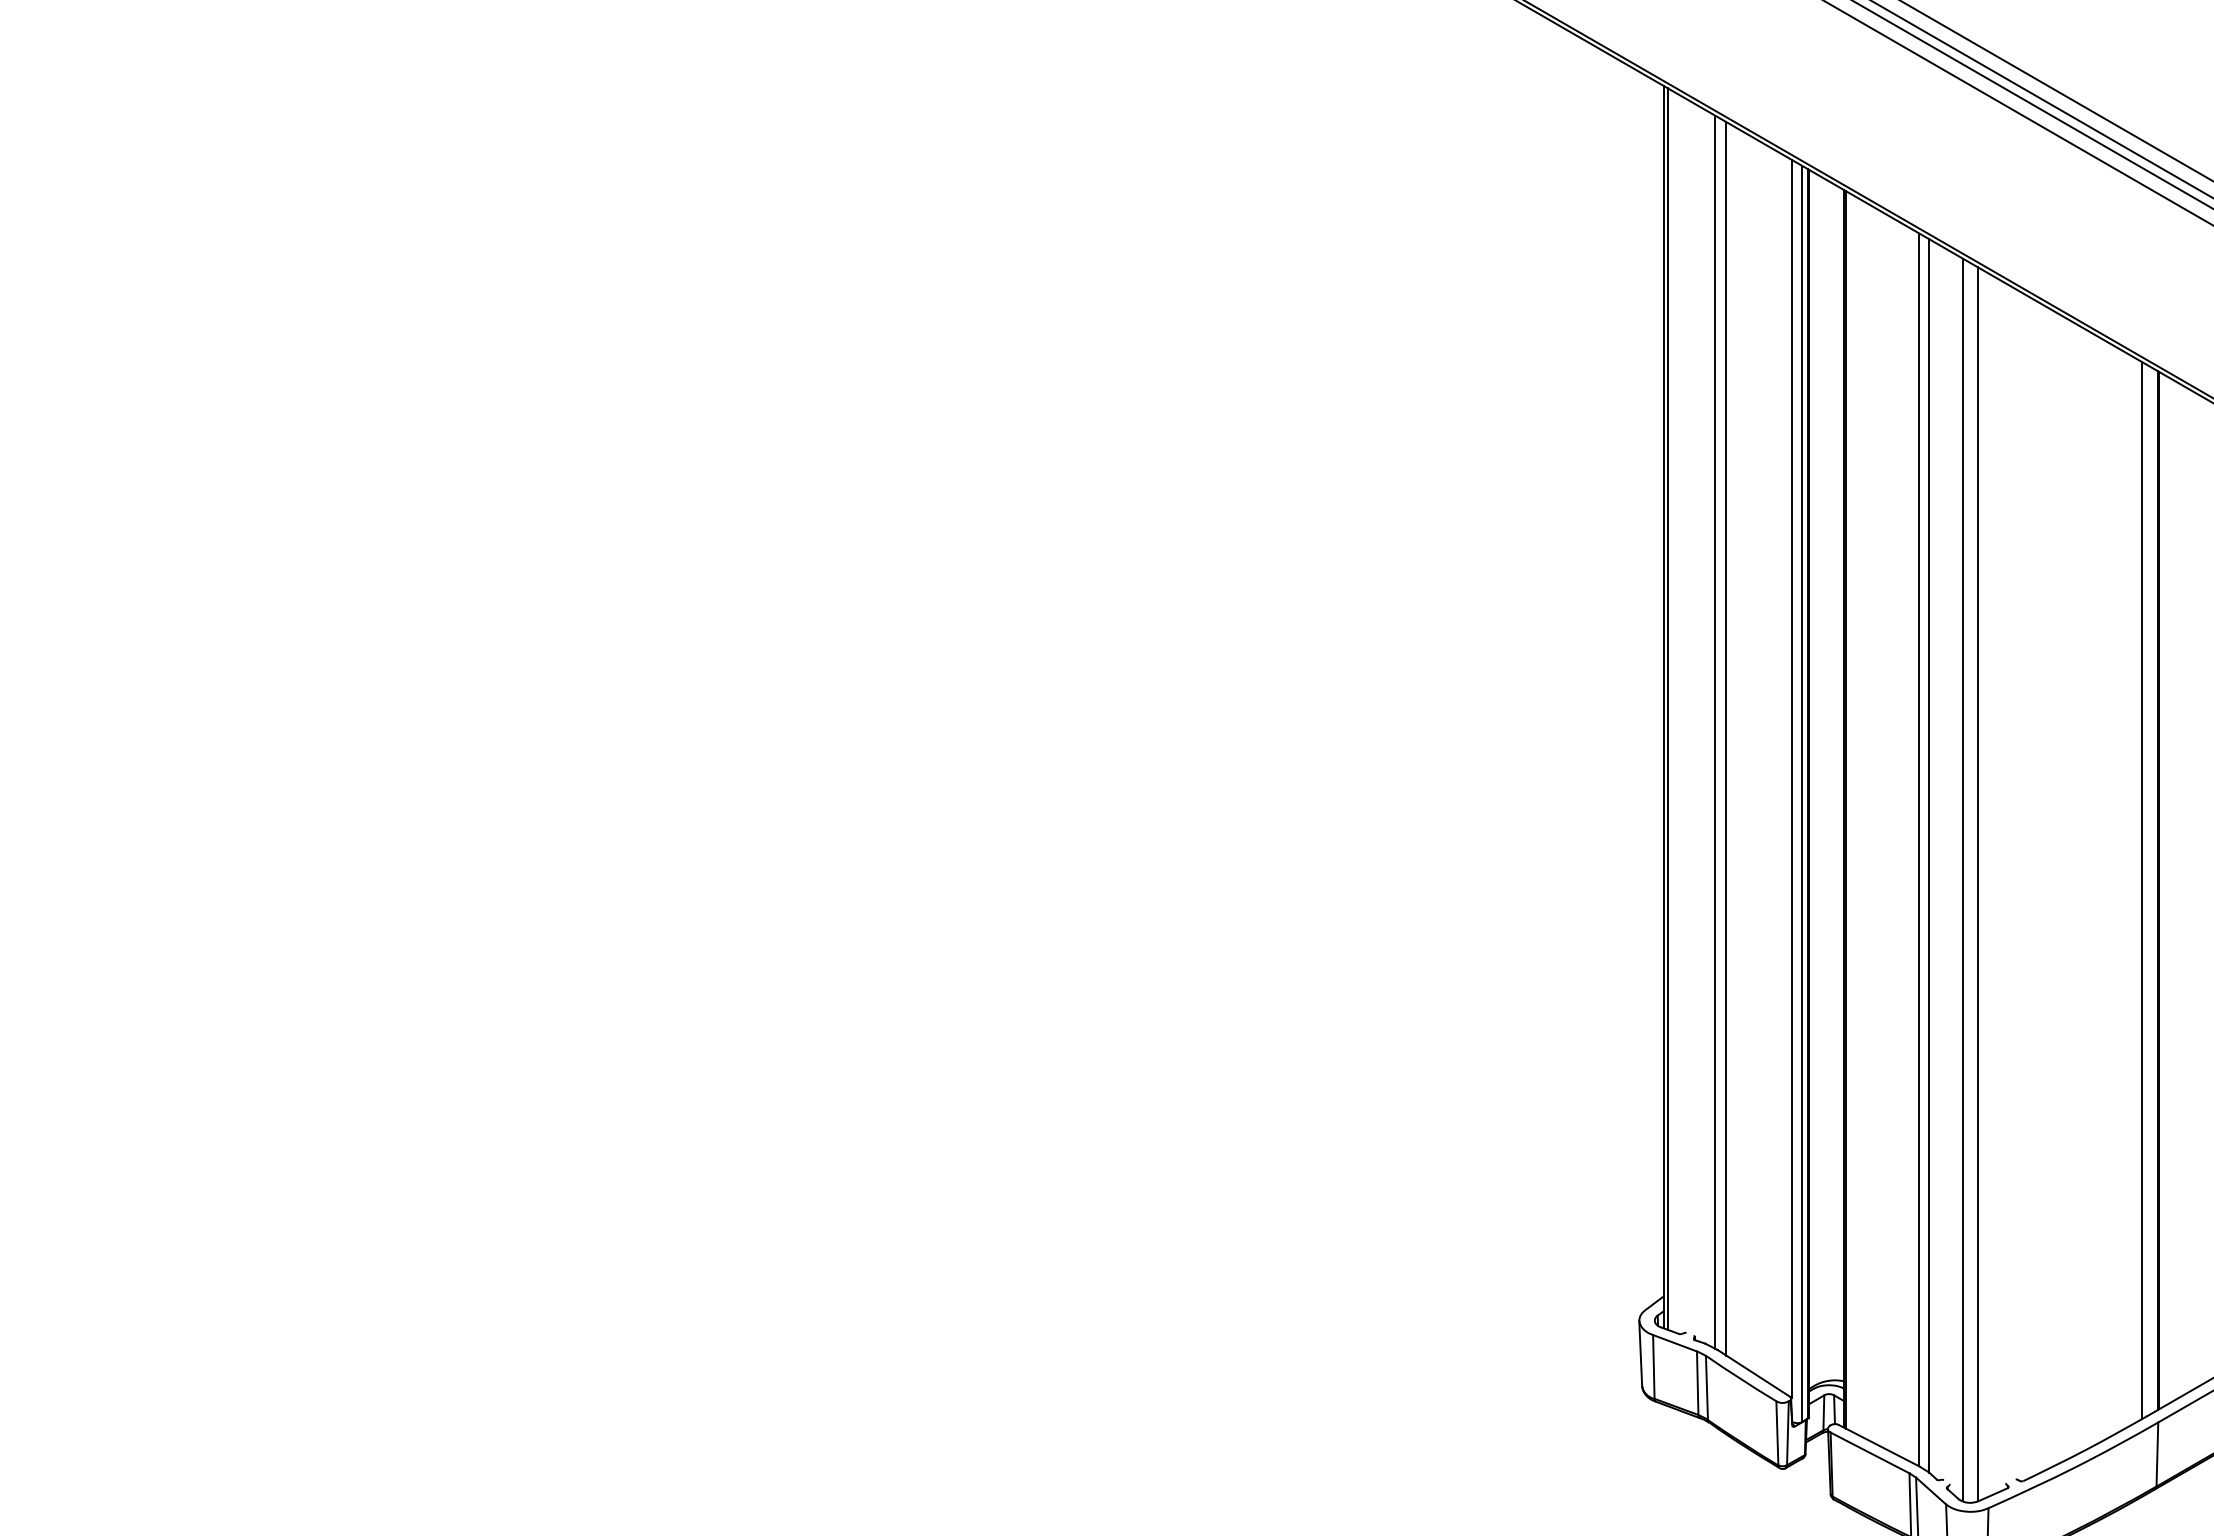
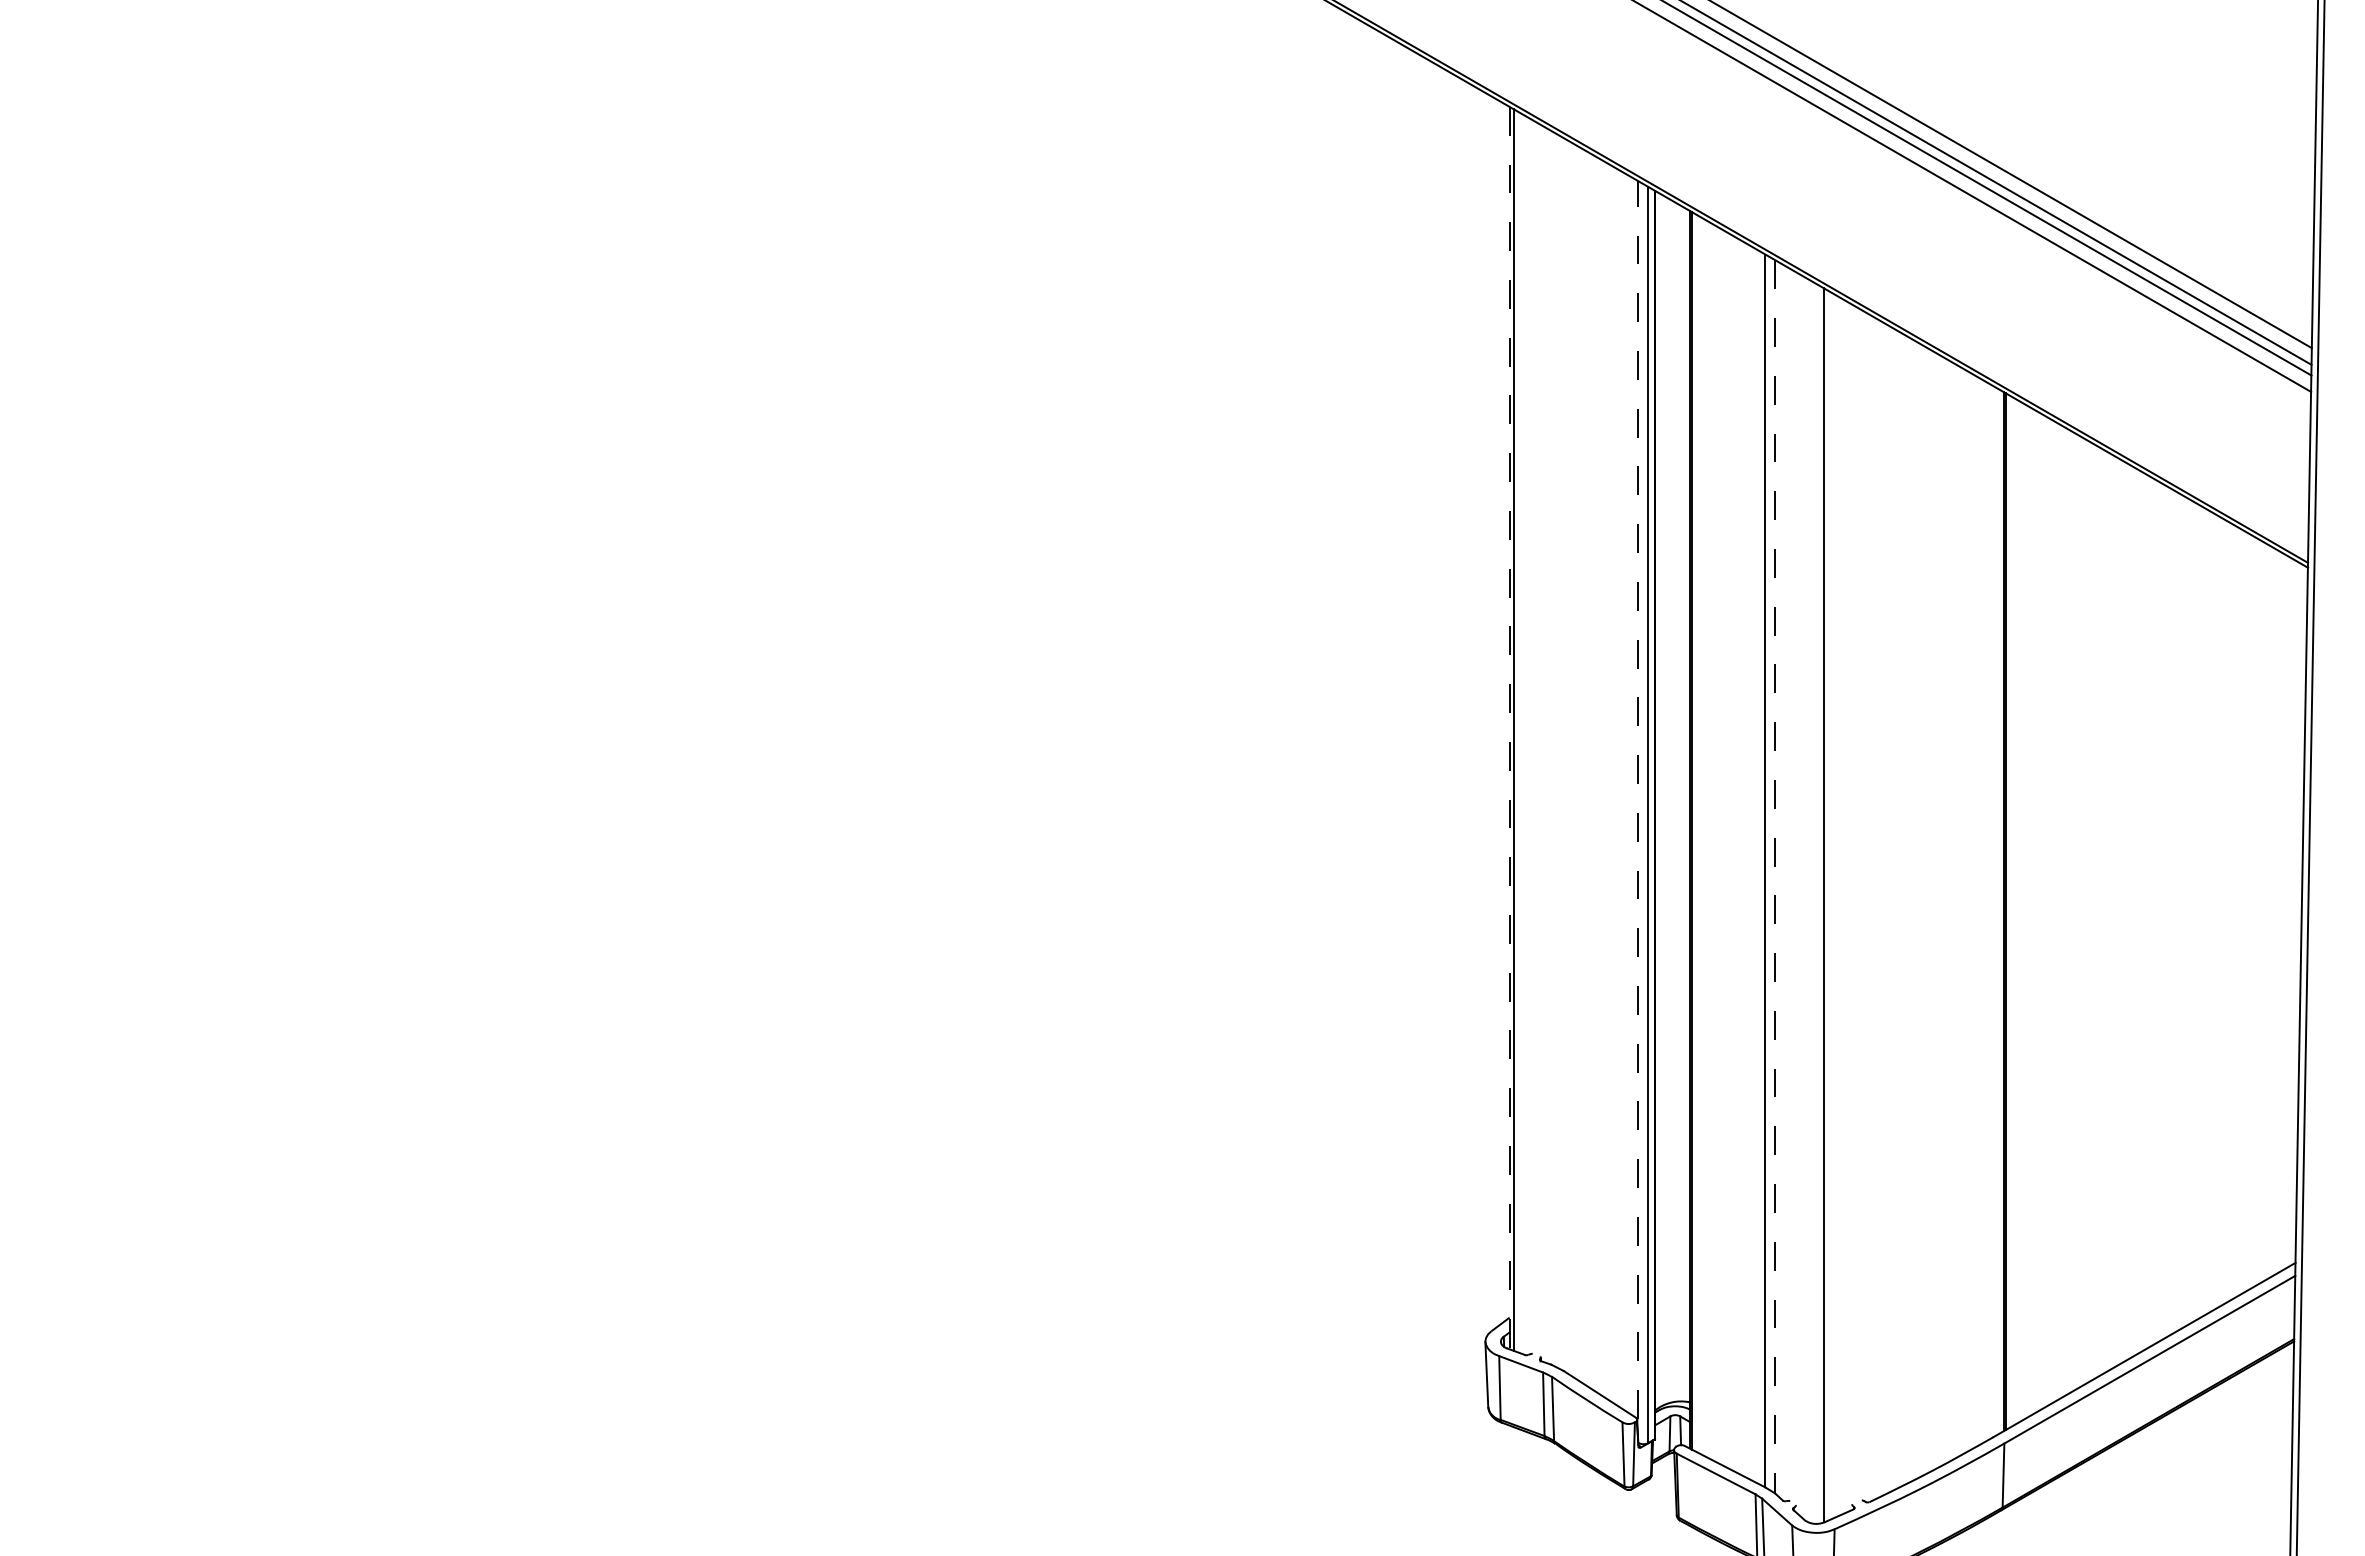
line: (1663, 707) -> (1509, 728), solid -> dashed
line: (1715, 731) -> (1561, 752), removed
line: (1726, 738) -> (1572, 759), removed
line: (1792, 778) -> (1638, 799), solid -> dashed
line: (1929, 856) -> (1775, 877), solid -> dashed
line: (1962, 879) -> (1808, 900), removed
line: (2142, 890) -> (1988, 911), removed

